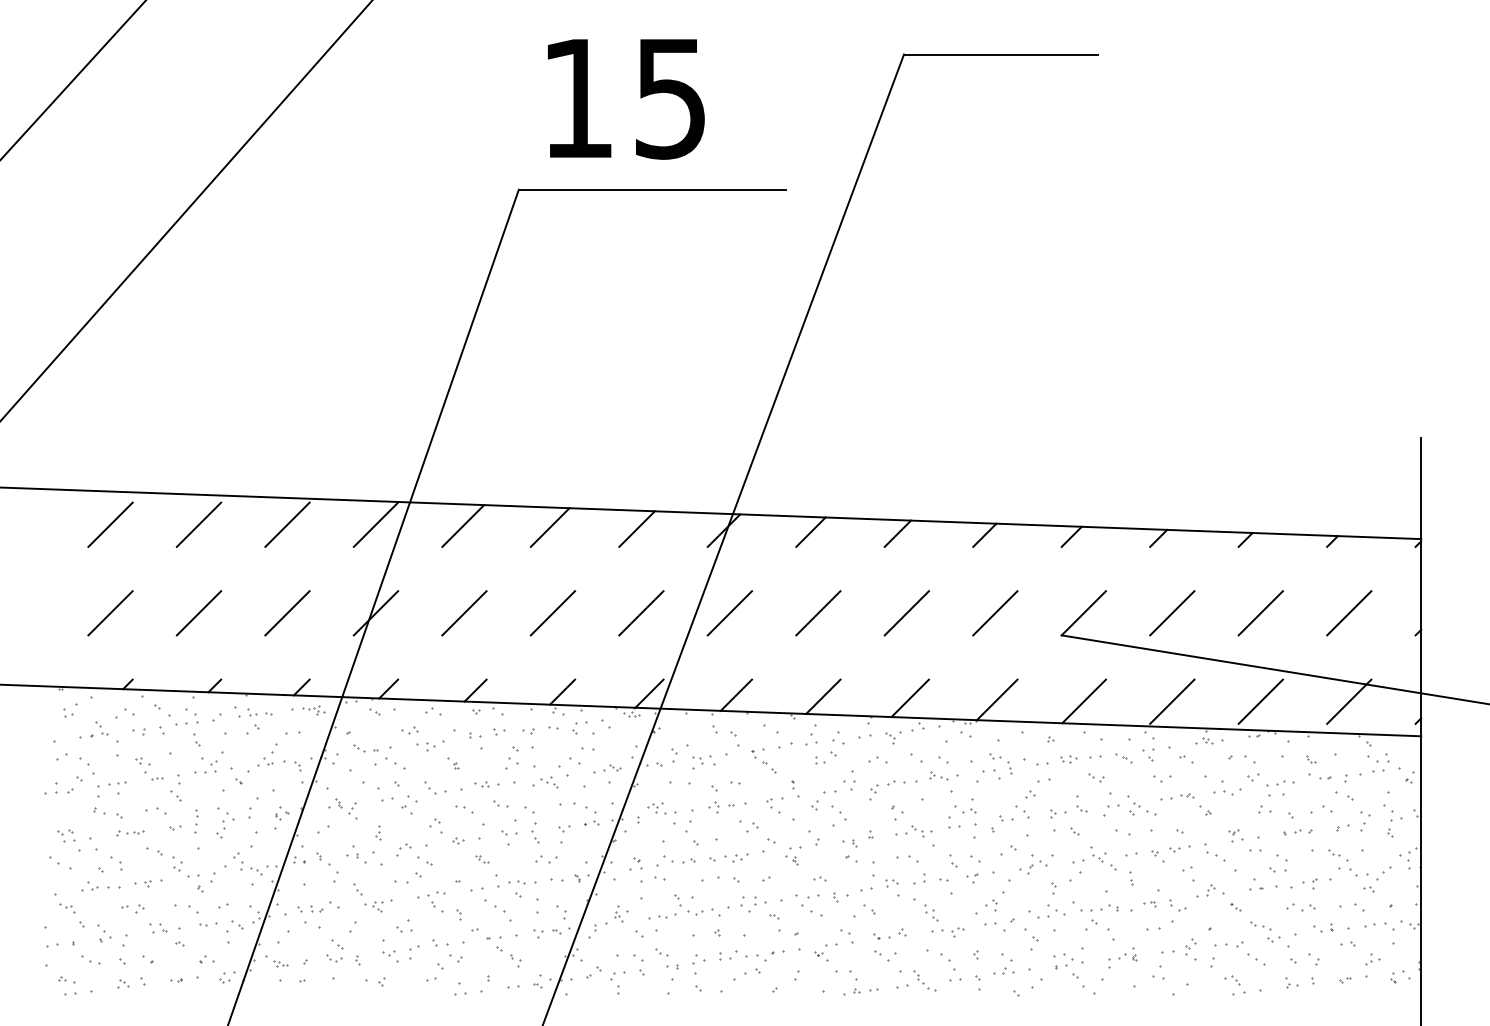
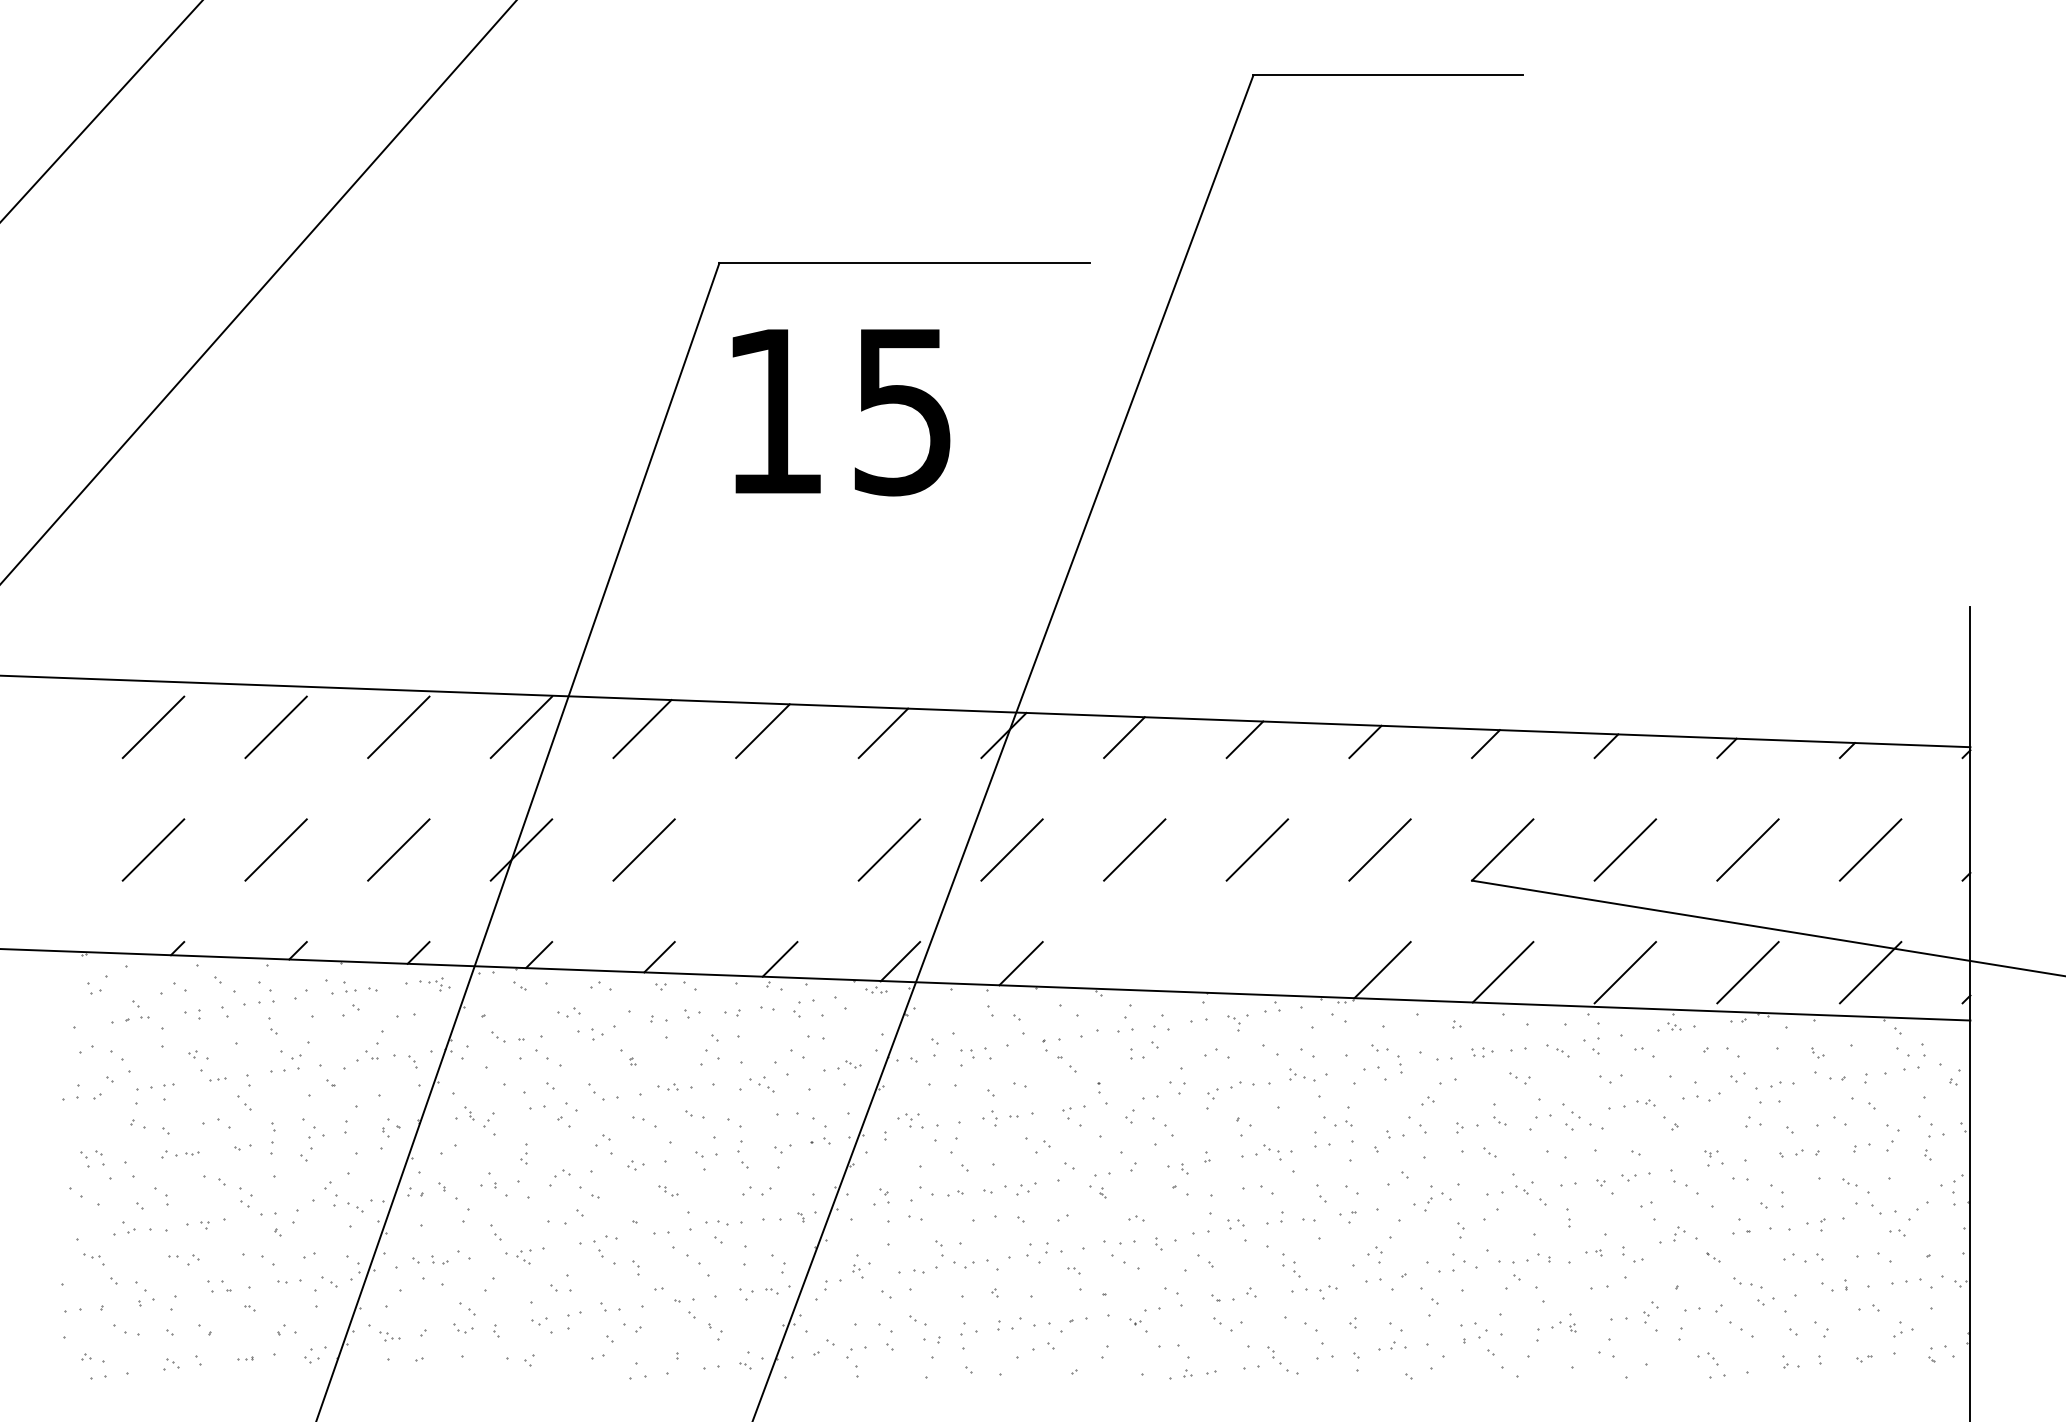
text: (626, 99) -> (841, 412), moved
line: (552, 612) -> (766, 849), removed
line: (823, 696) -> (1141, 965), removed
line: (910, 698) -> (1262, 967), removed

